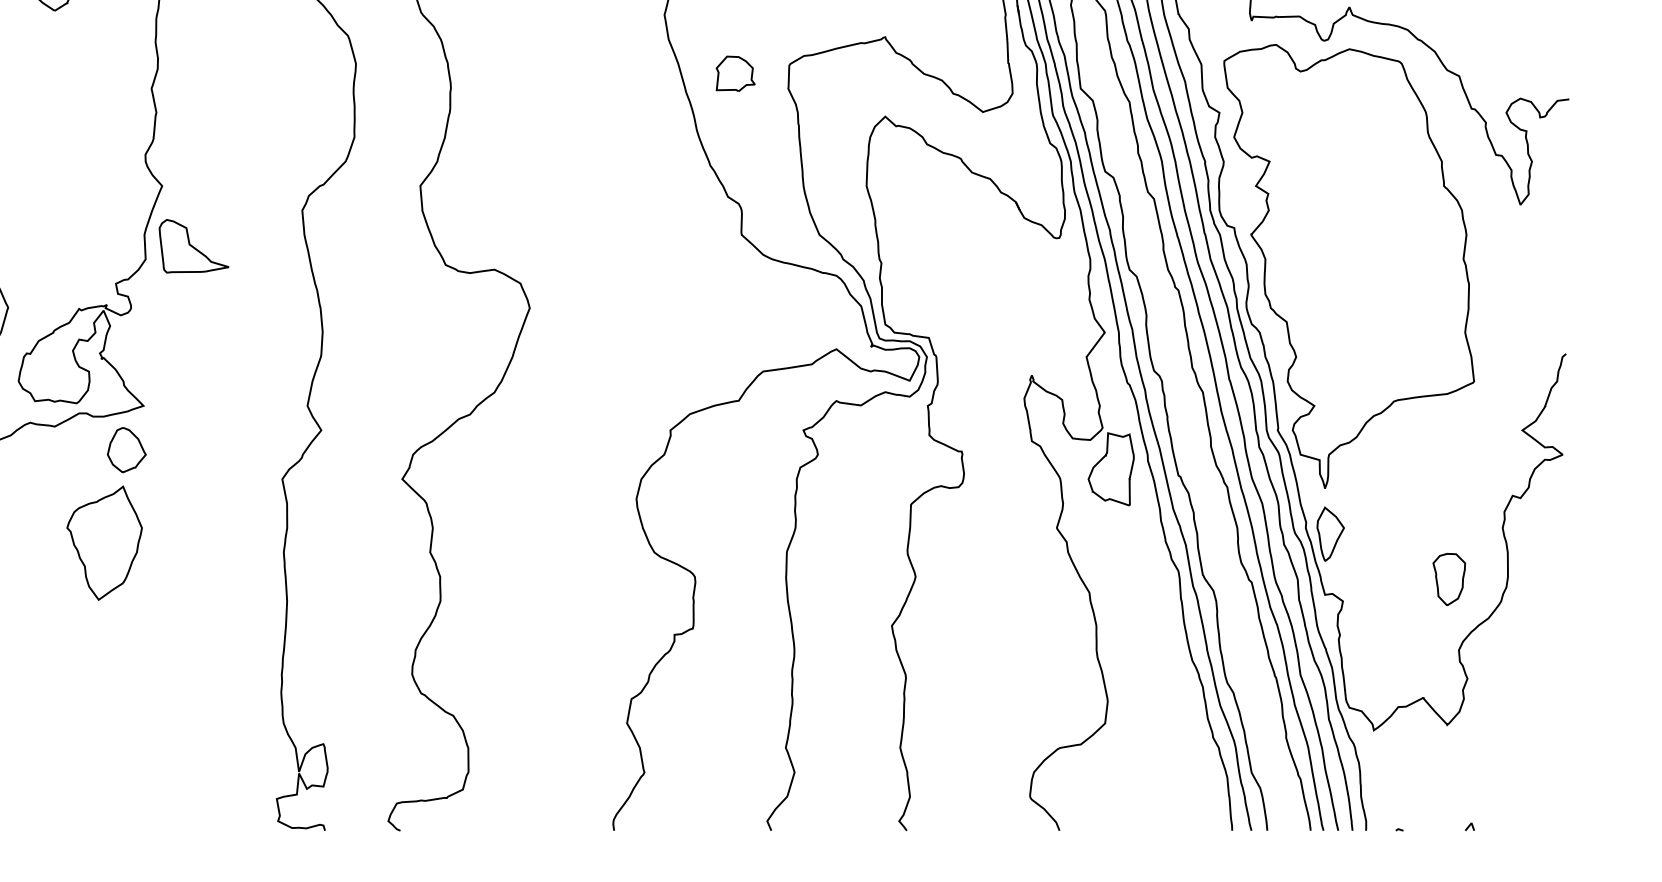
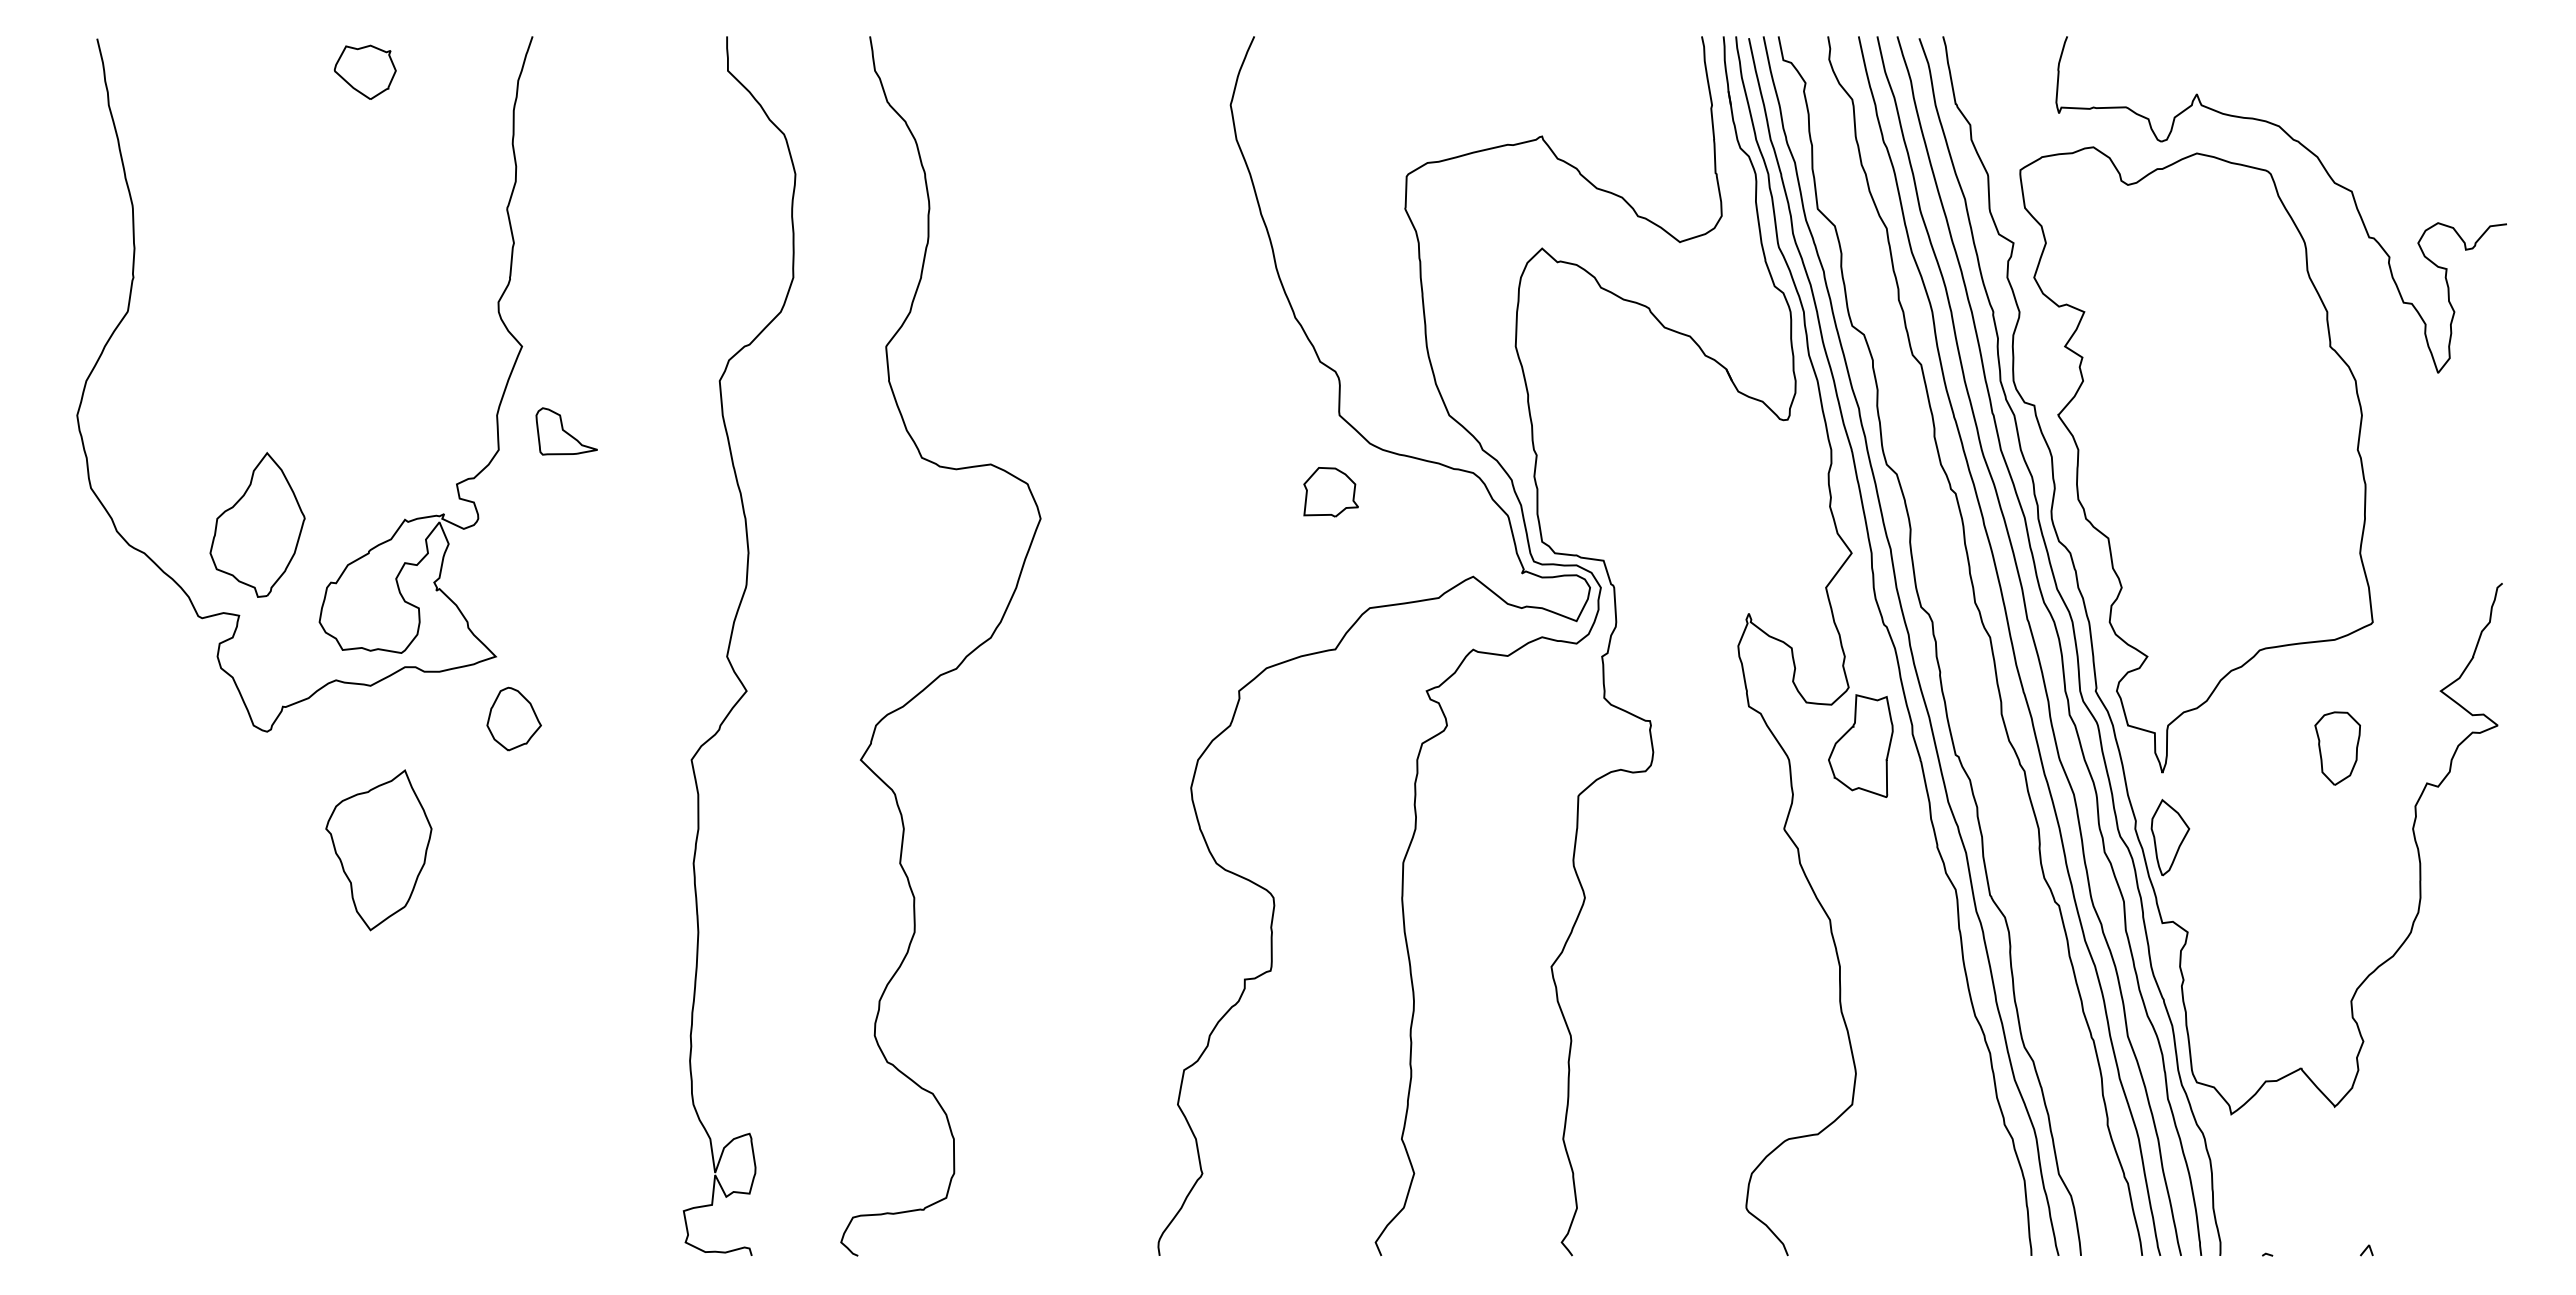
part: (735, 74) -> (1330, 492), moved
part: (193, 246) -> (566, 431), size x0.62
part: (126, 449) -> (513, 718), moved
part: (104, 543) -> (378, 850), moved
part: (1449, 579) -> (2337, 748), moved

